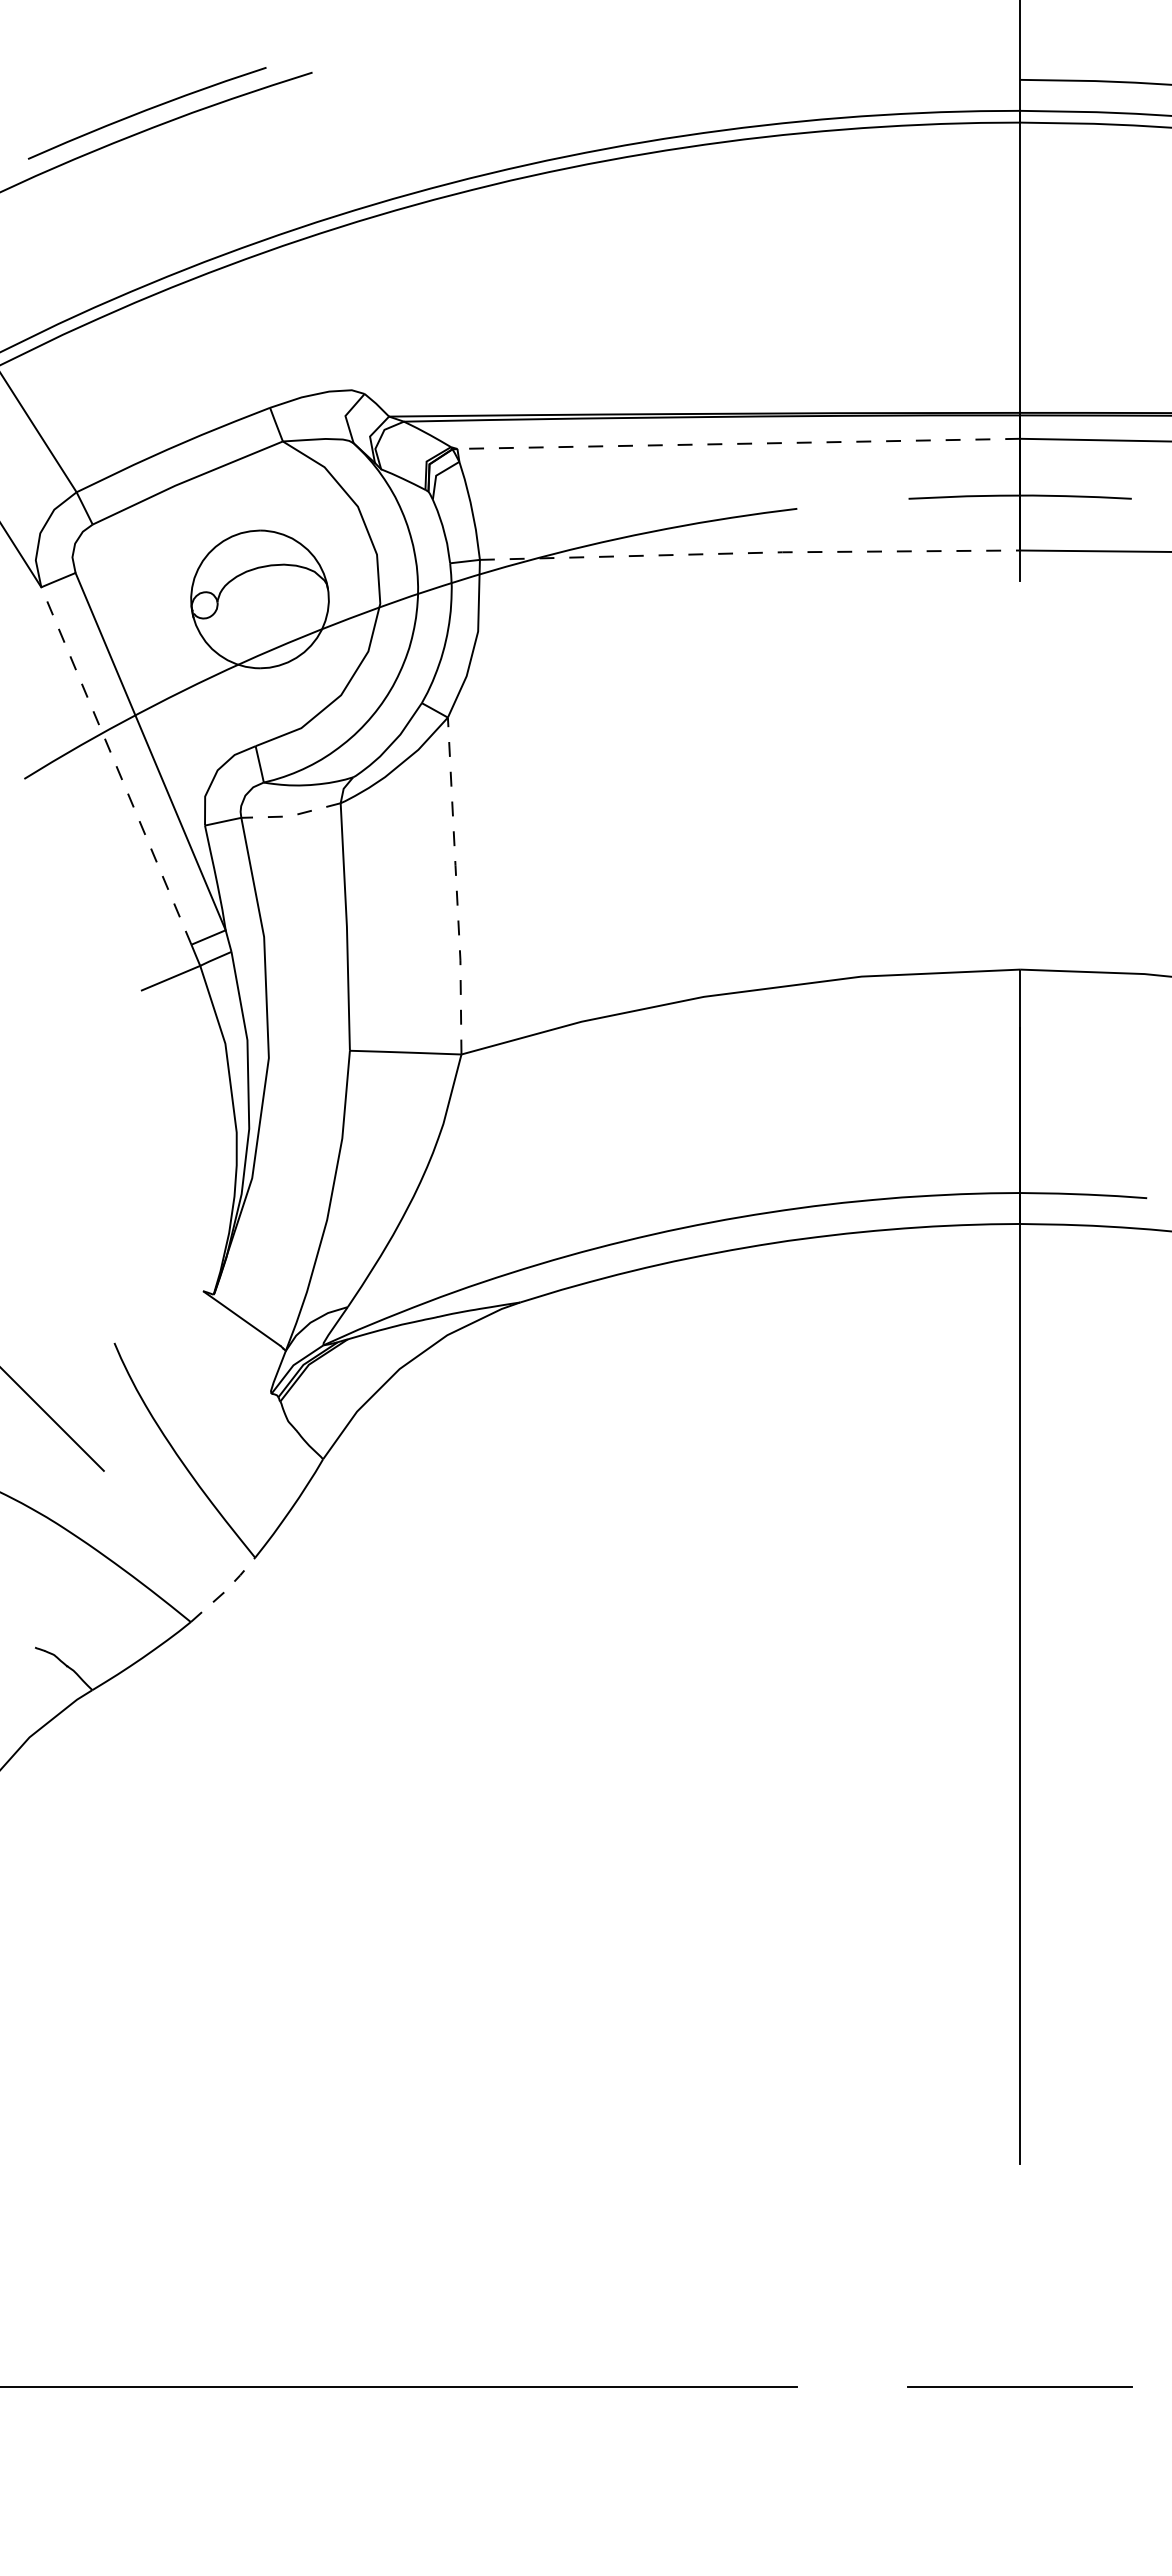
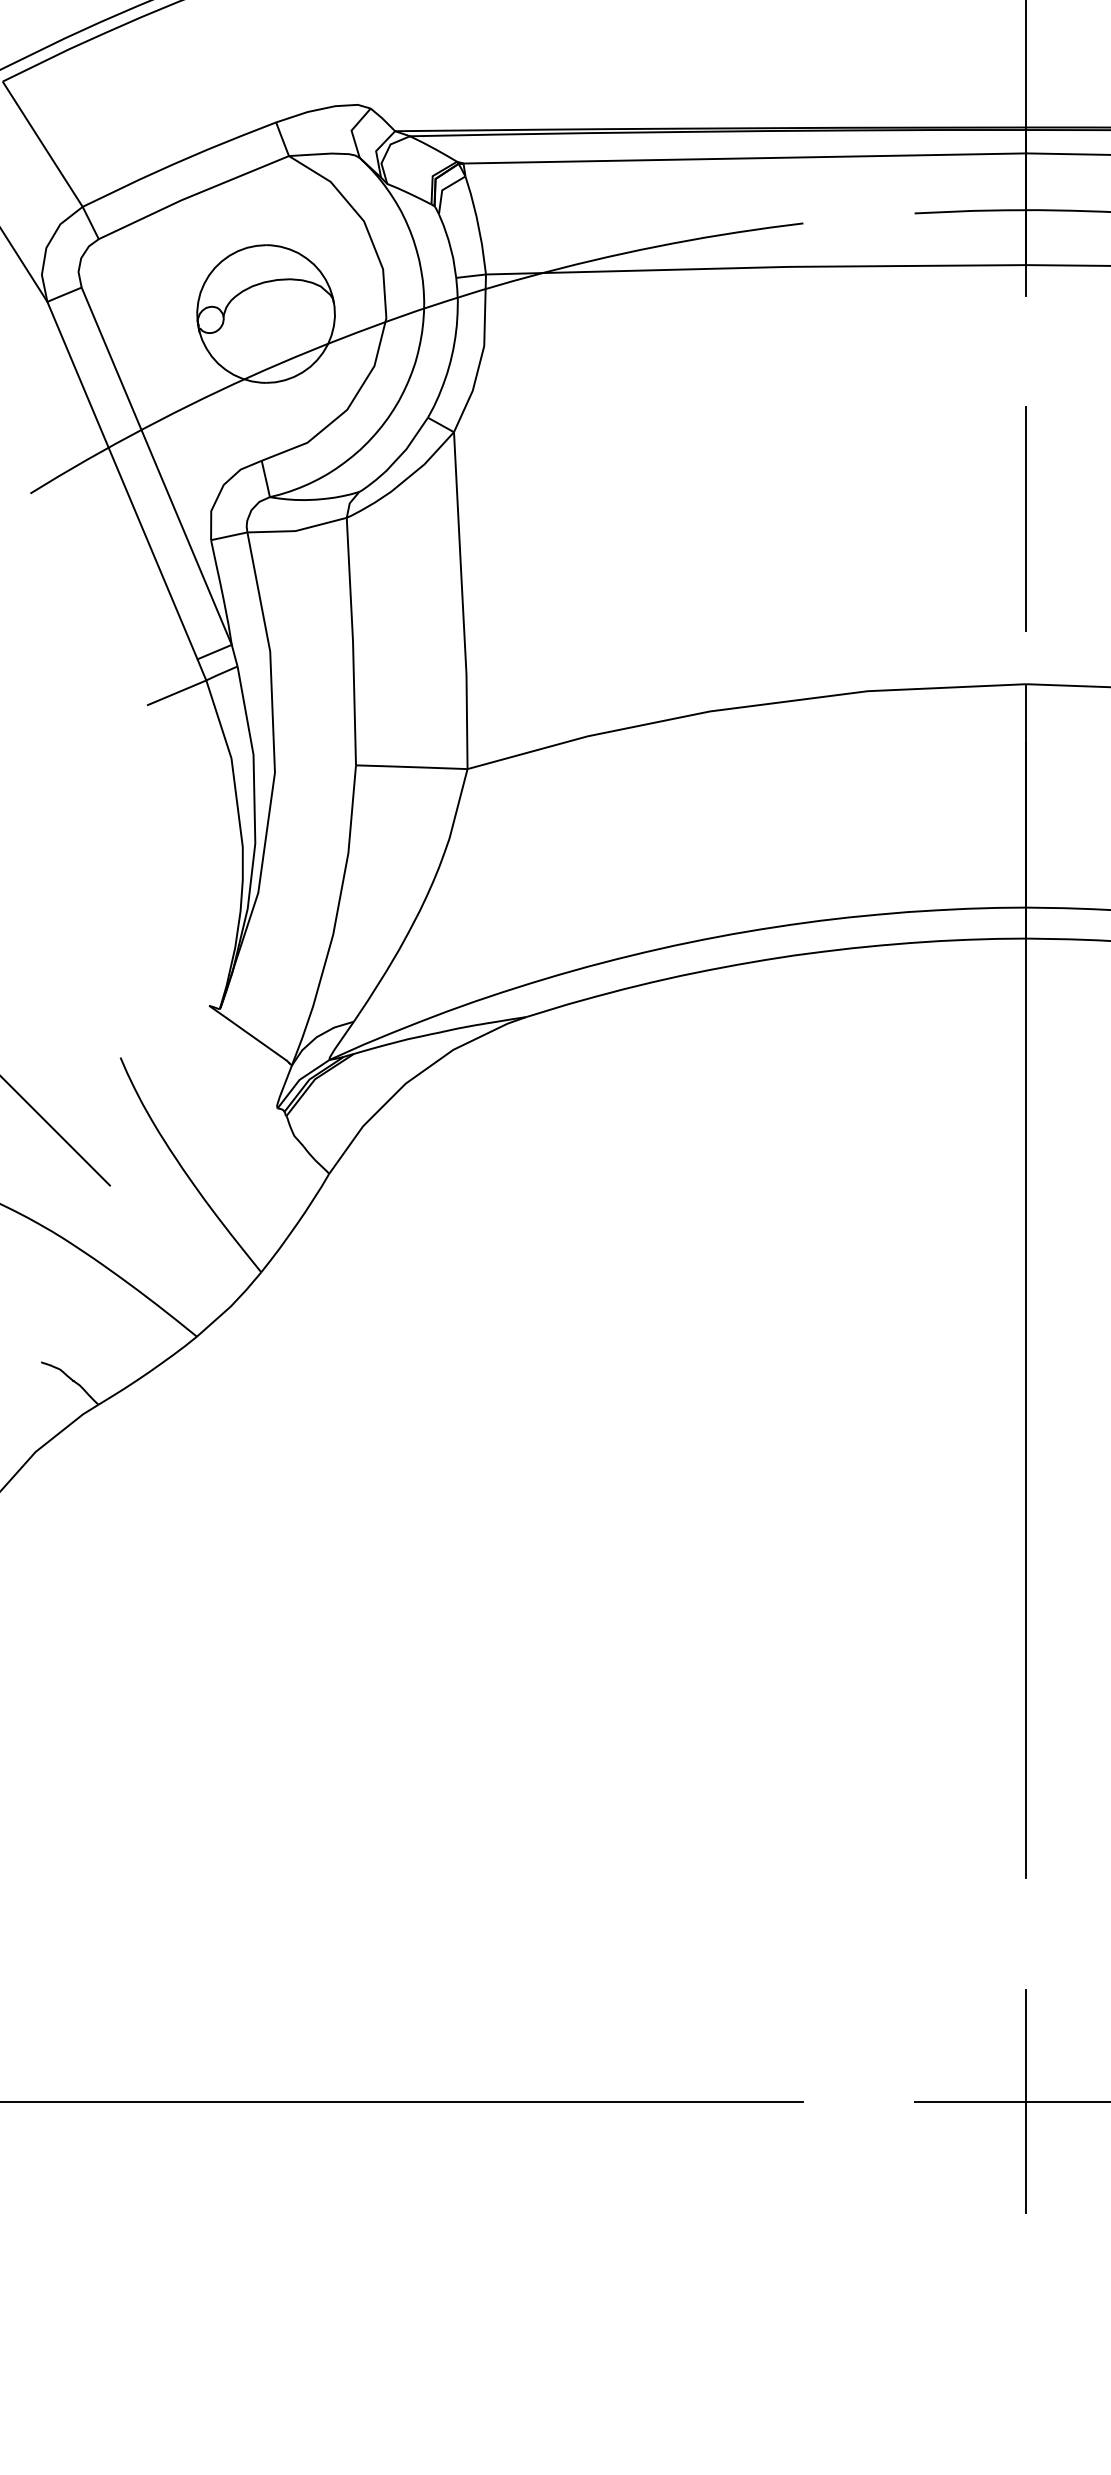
line: (738, 443) -> (744, 158), dashed -> solid
line: (750, 553) -> (756, 268), dashed -> solid
line: (116, 766) -> (122, 481), dashed -> solid
line: (1019, 804) -> (1025, 519), added
line: (290, 816) -> (296, 531), dashed -> solid
line: (456, 885) -> (462, 600), dashed -> solid
line: (225, 1591) -> (231, 1306), dashed -> solid
line: (1020, 2386) -> (1026, 2101), added

